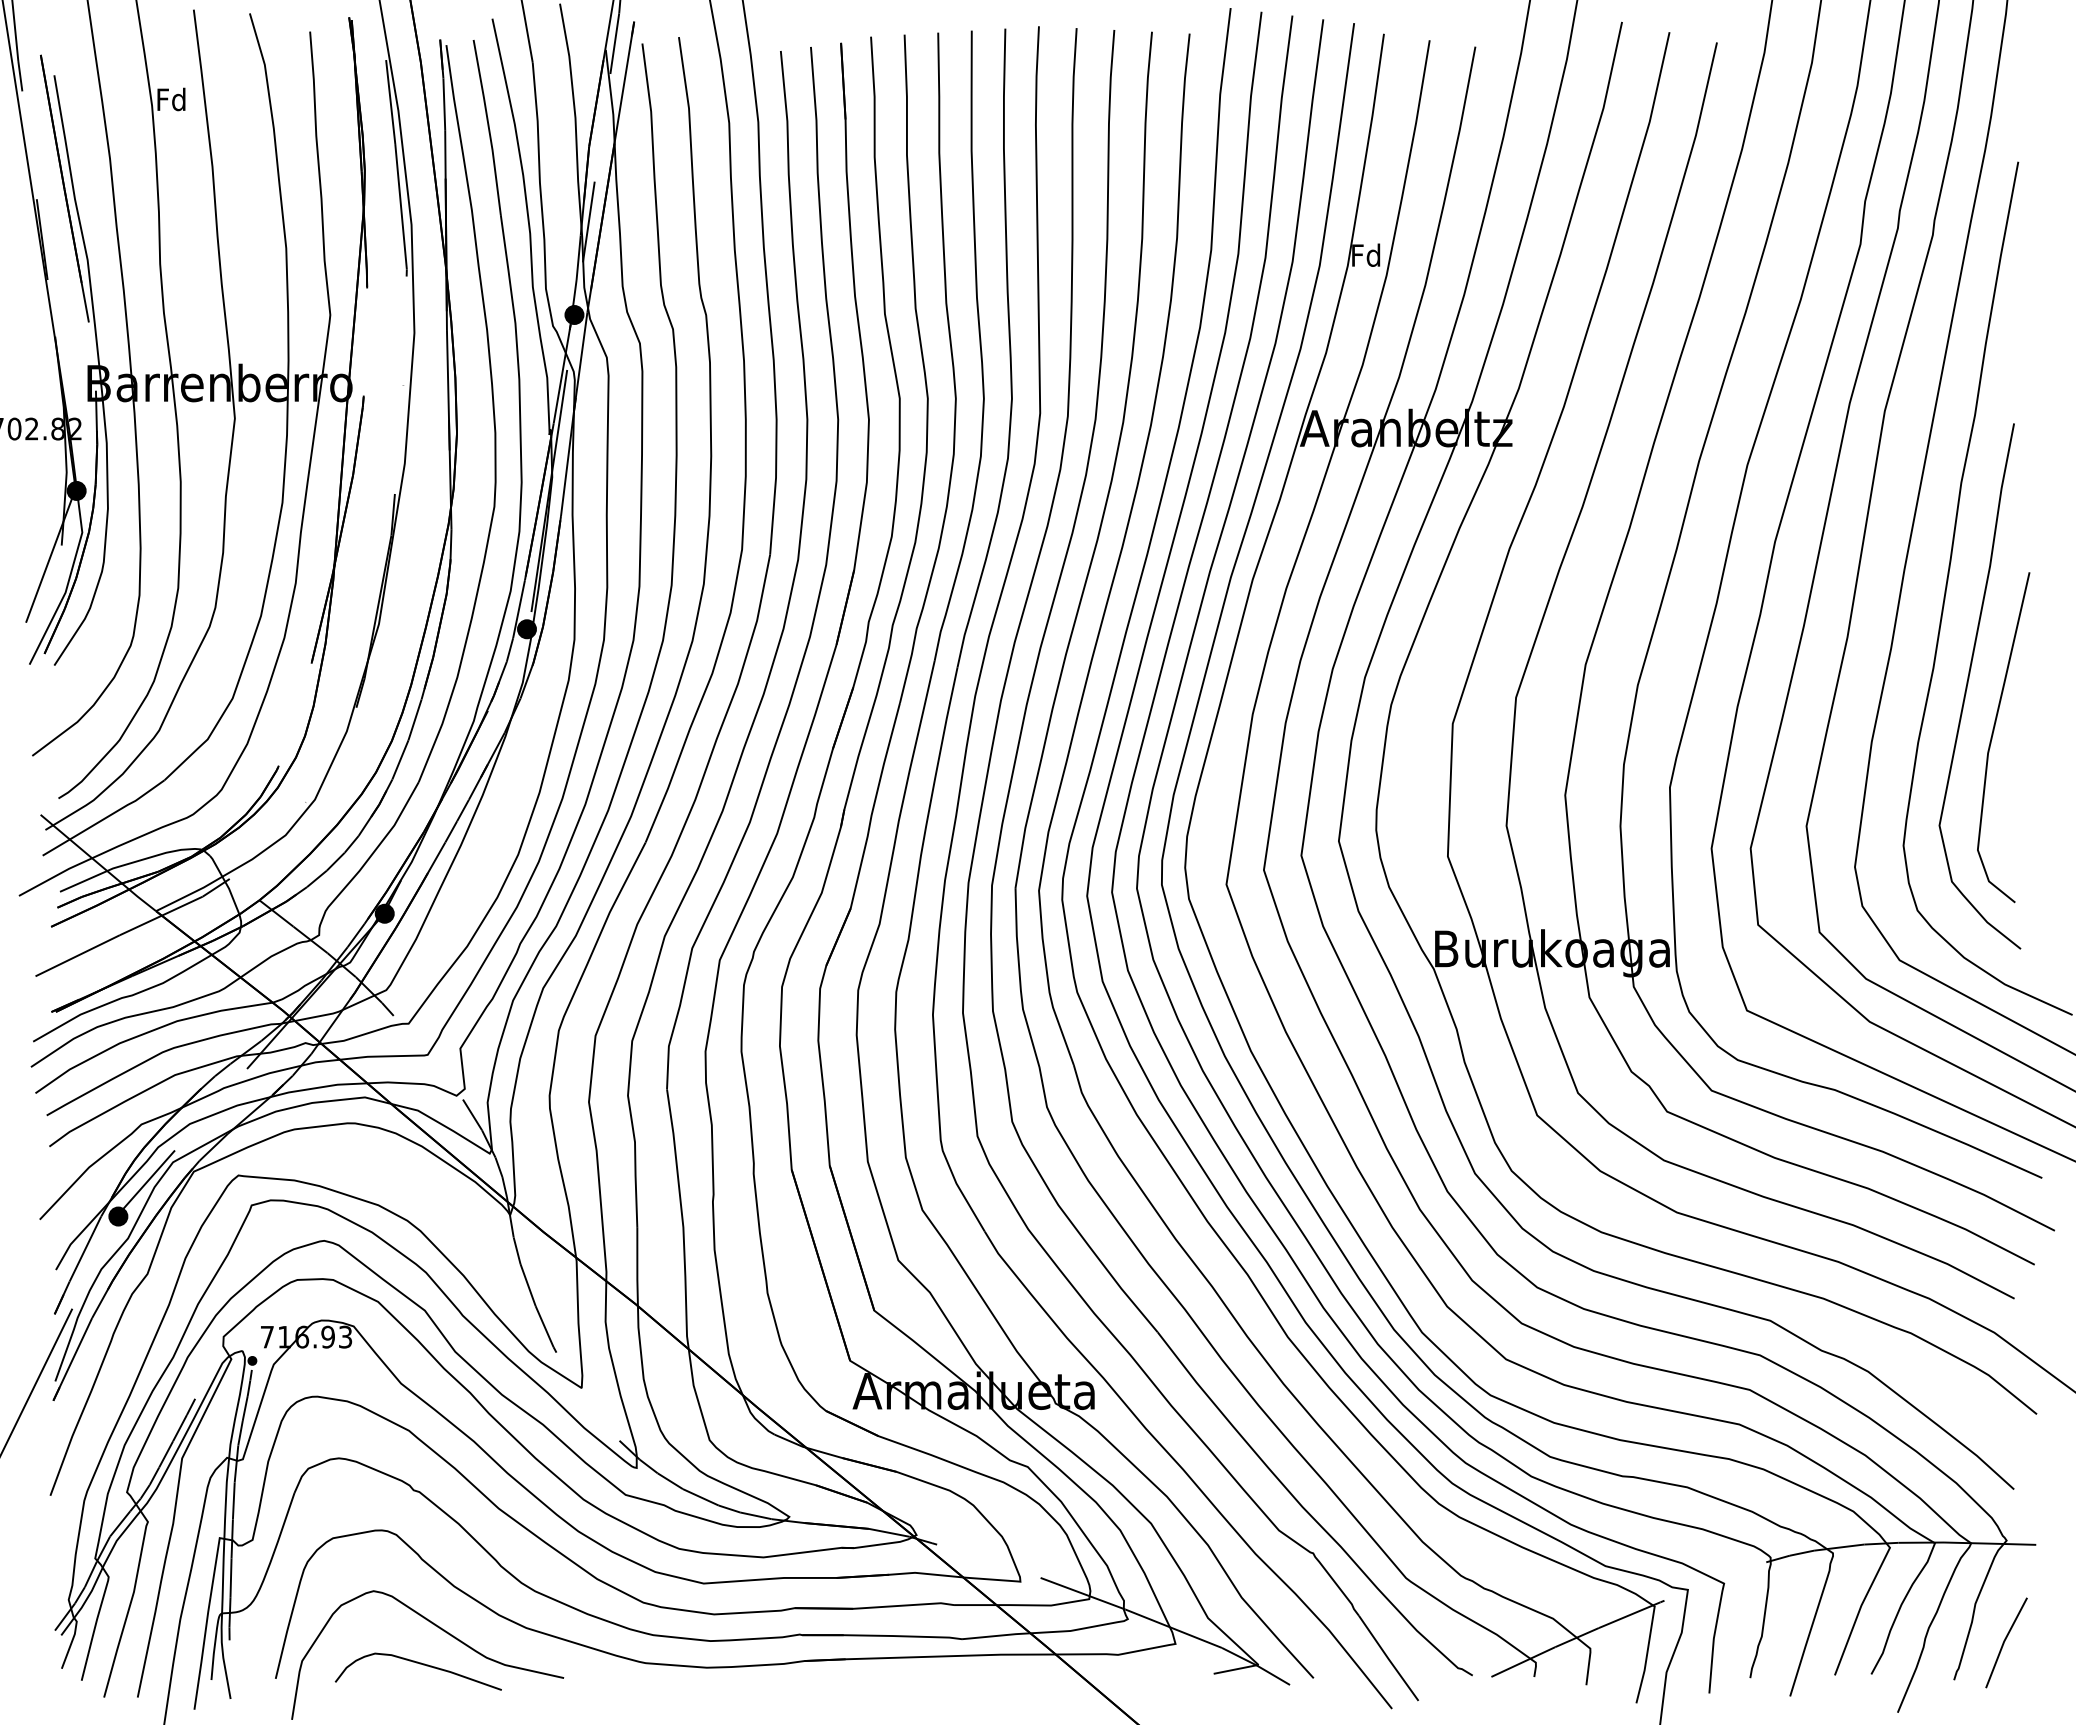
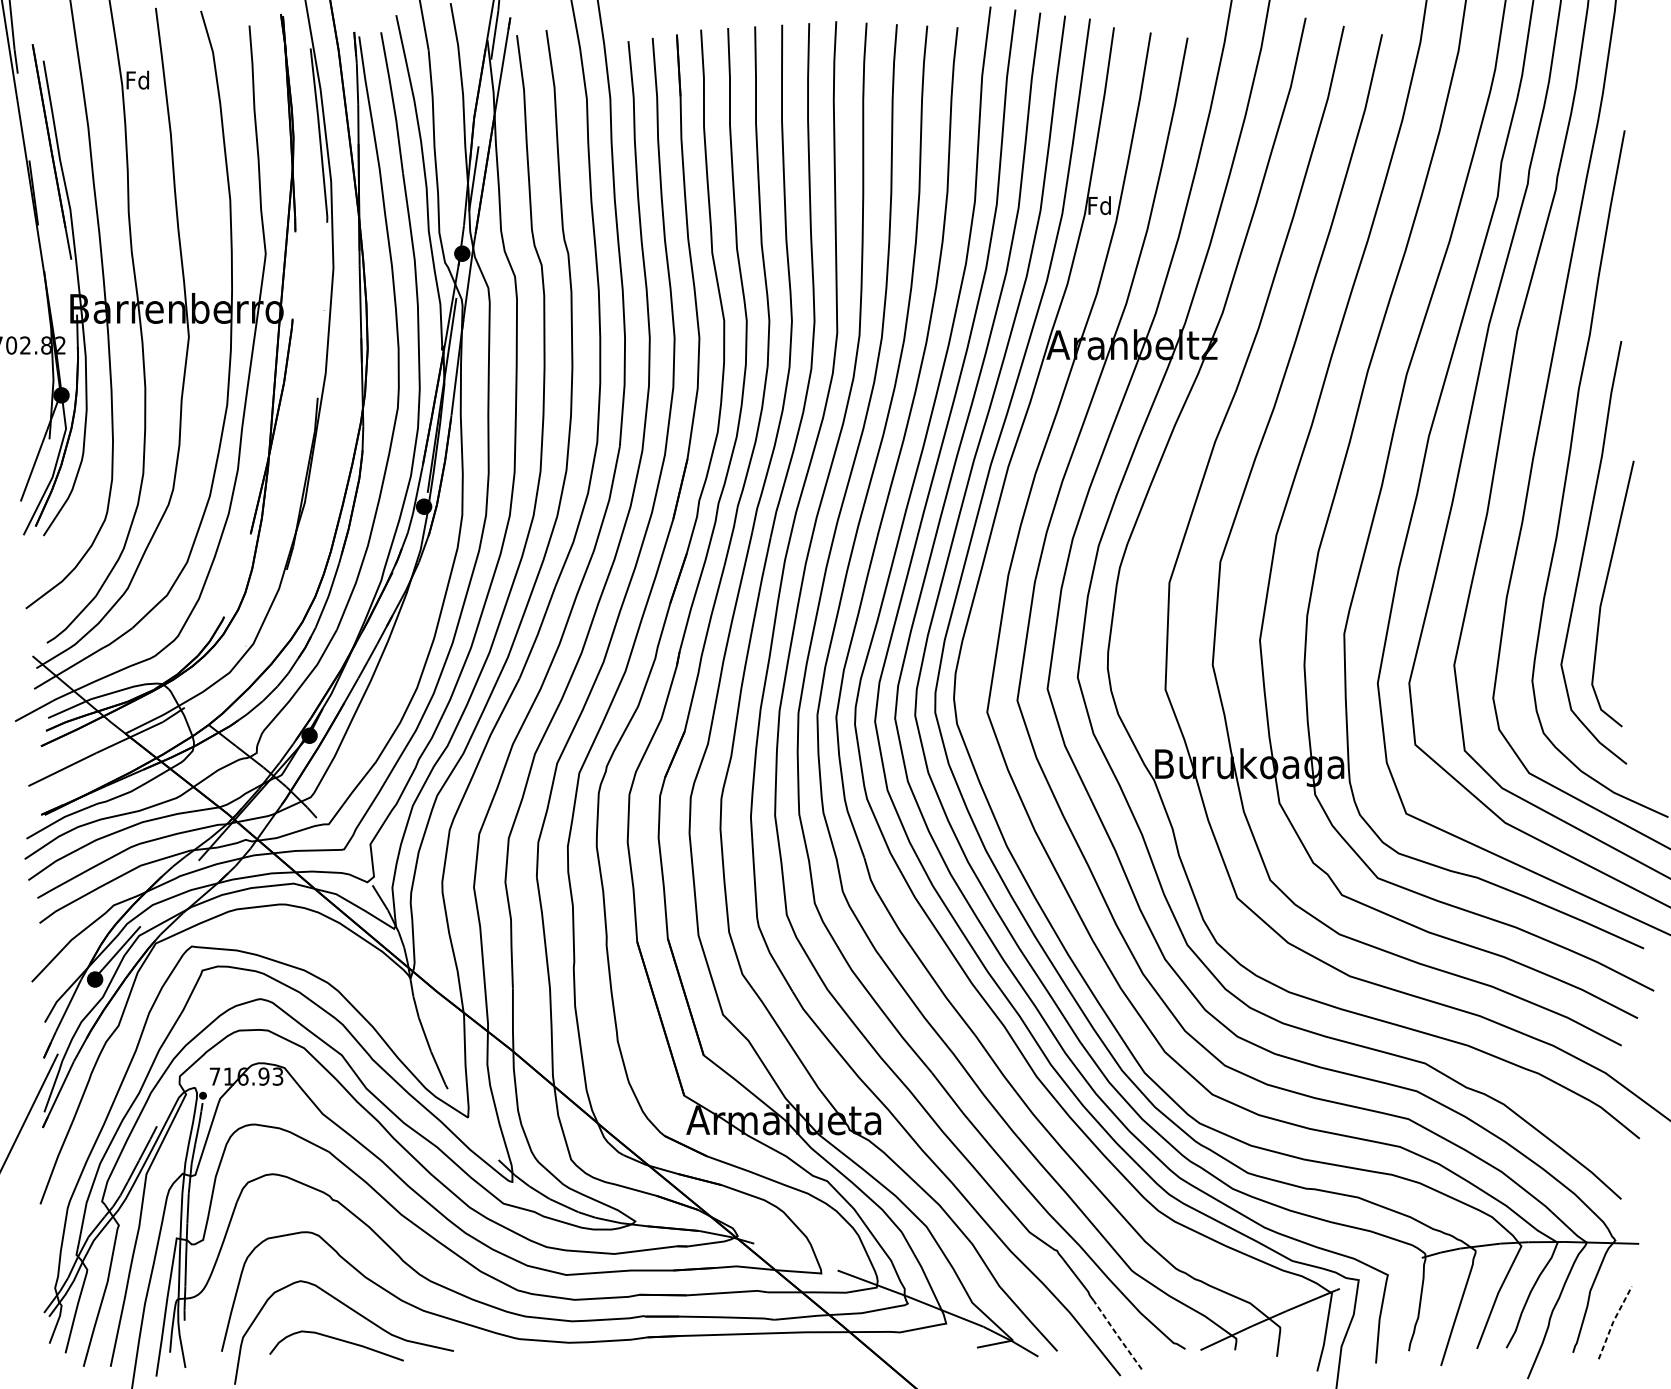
line: (2004, 1641) -> (1613, 1321), solid -> dashed
line: (1388, 1659) -> (1117, 1336), solid -> dashed

